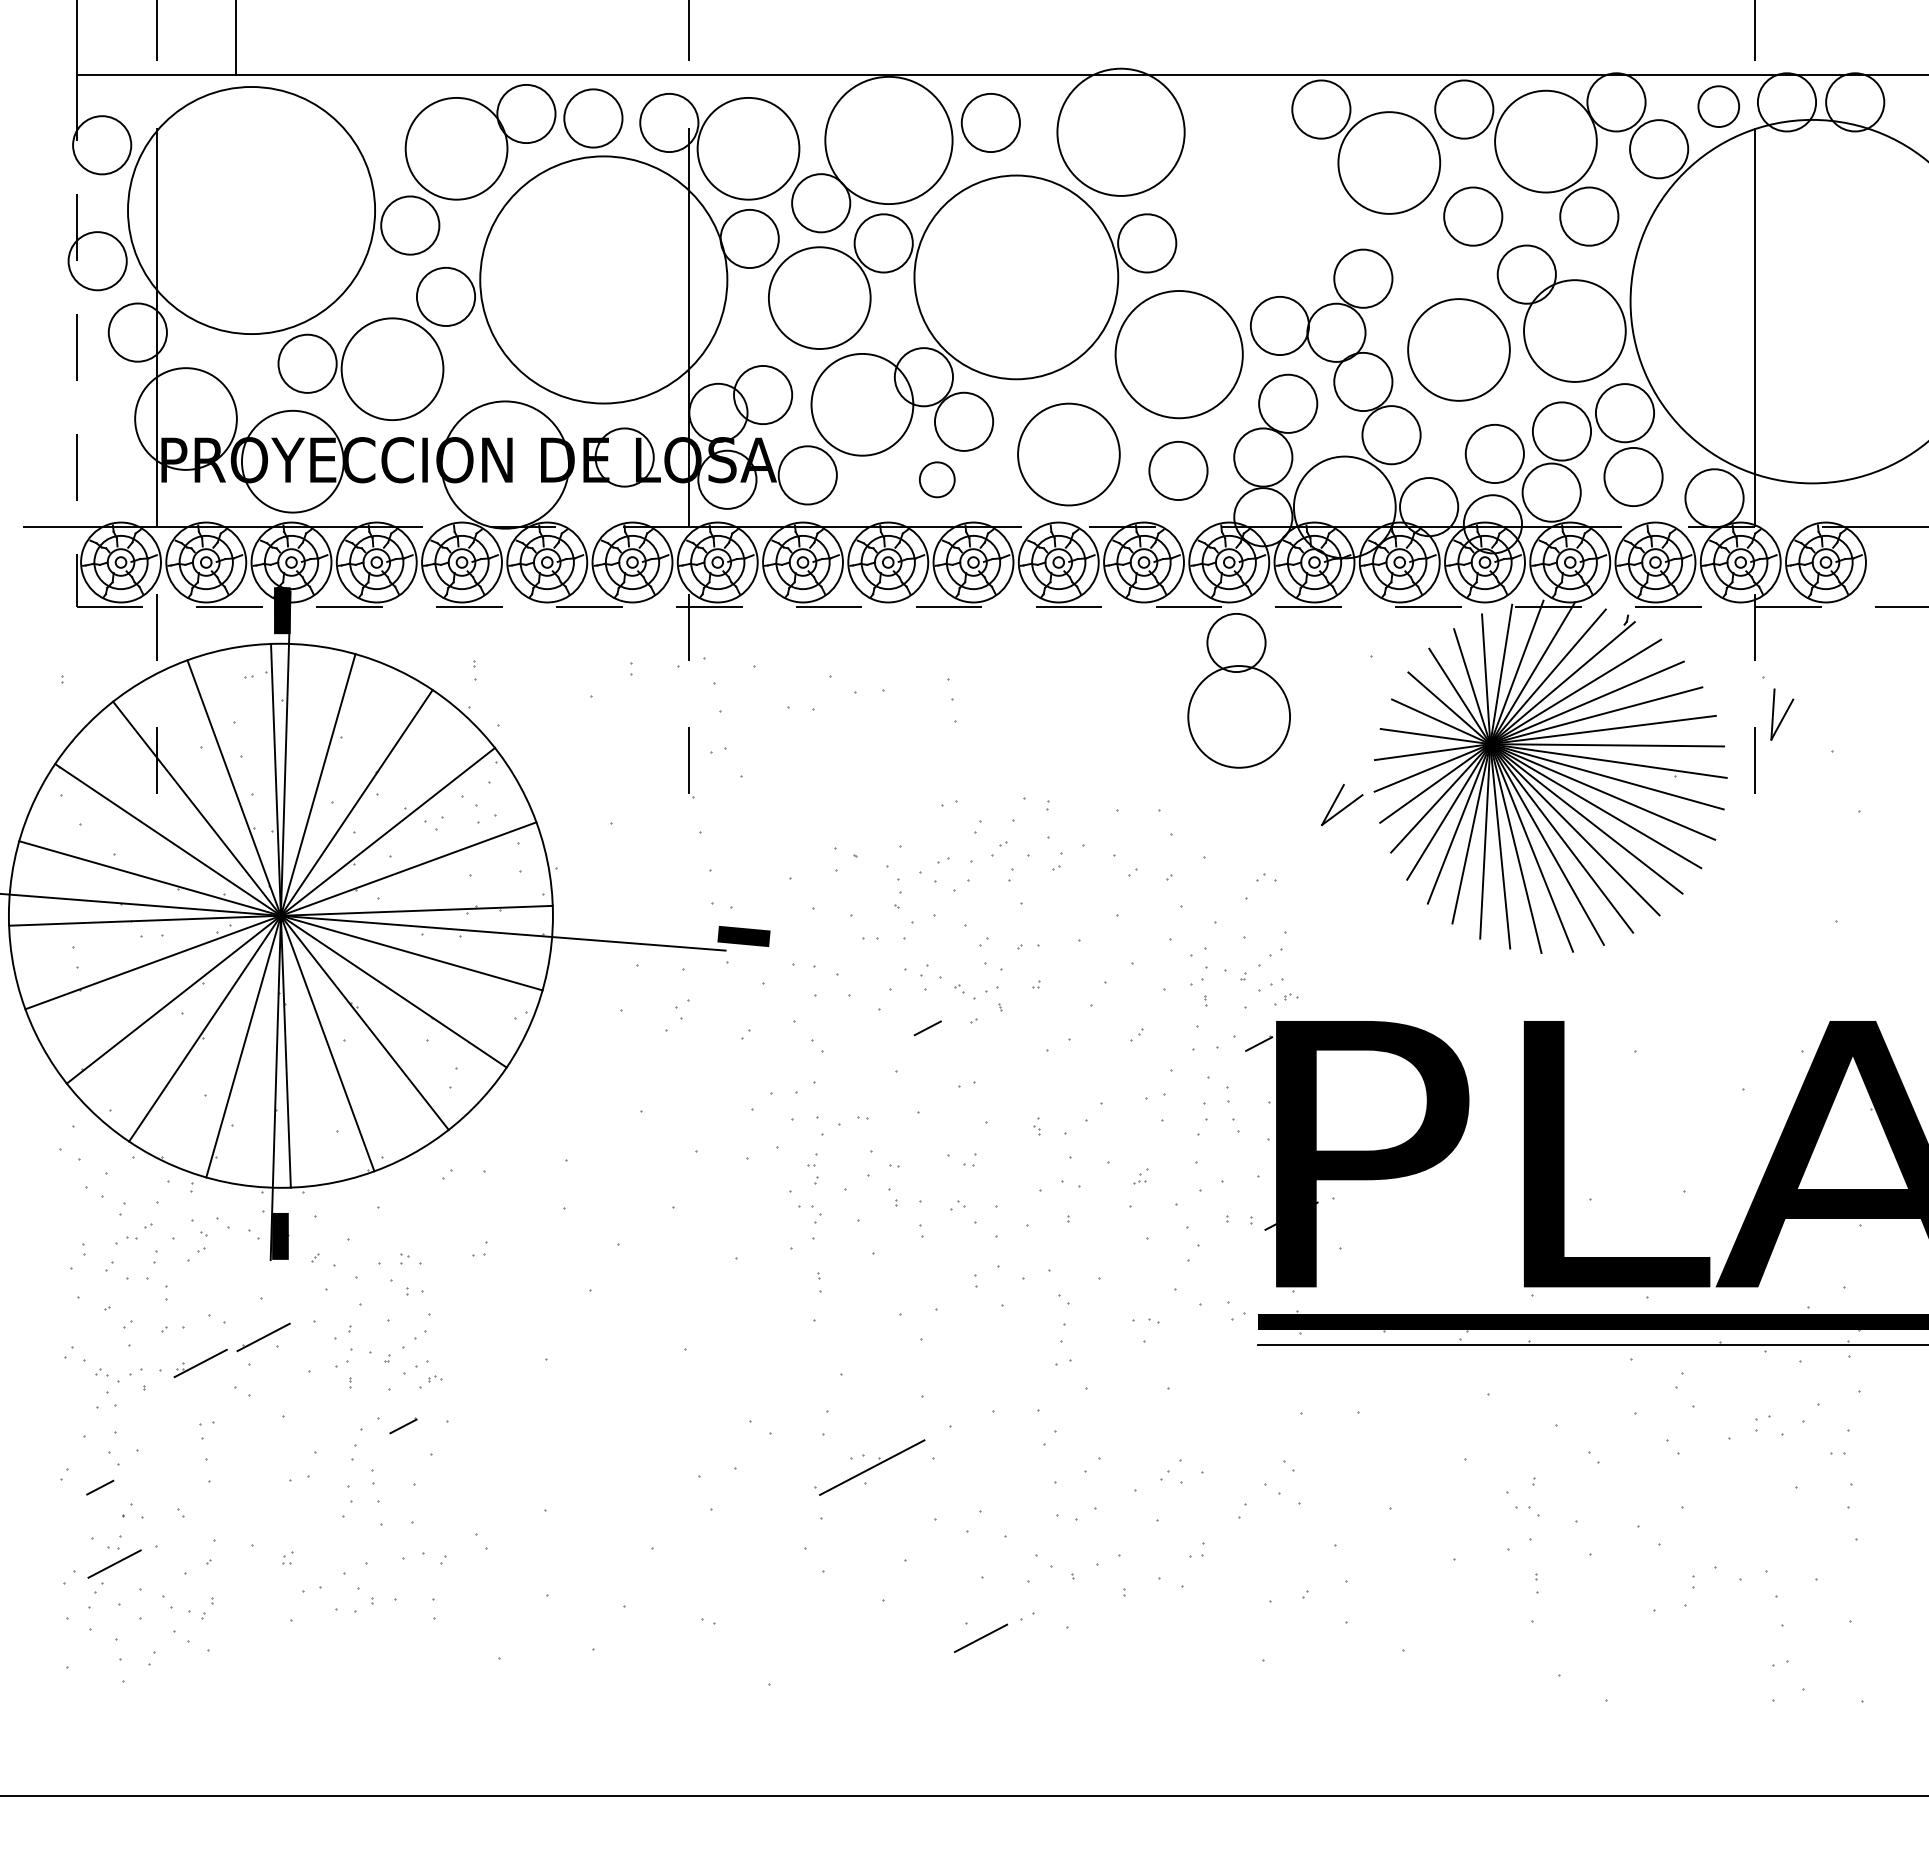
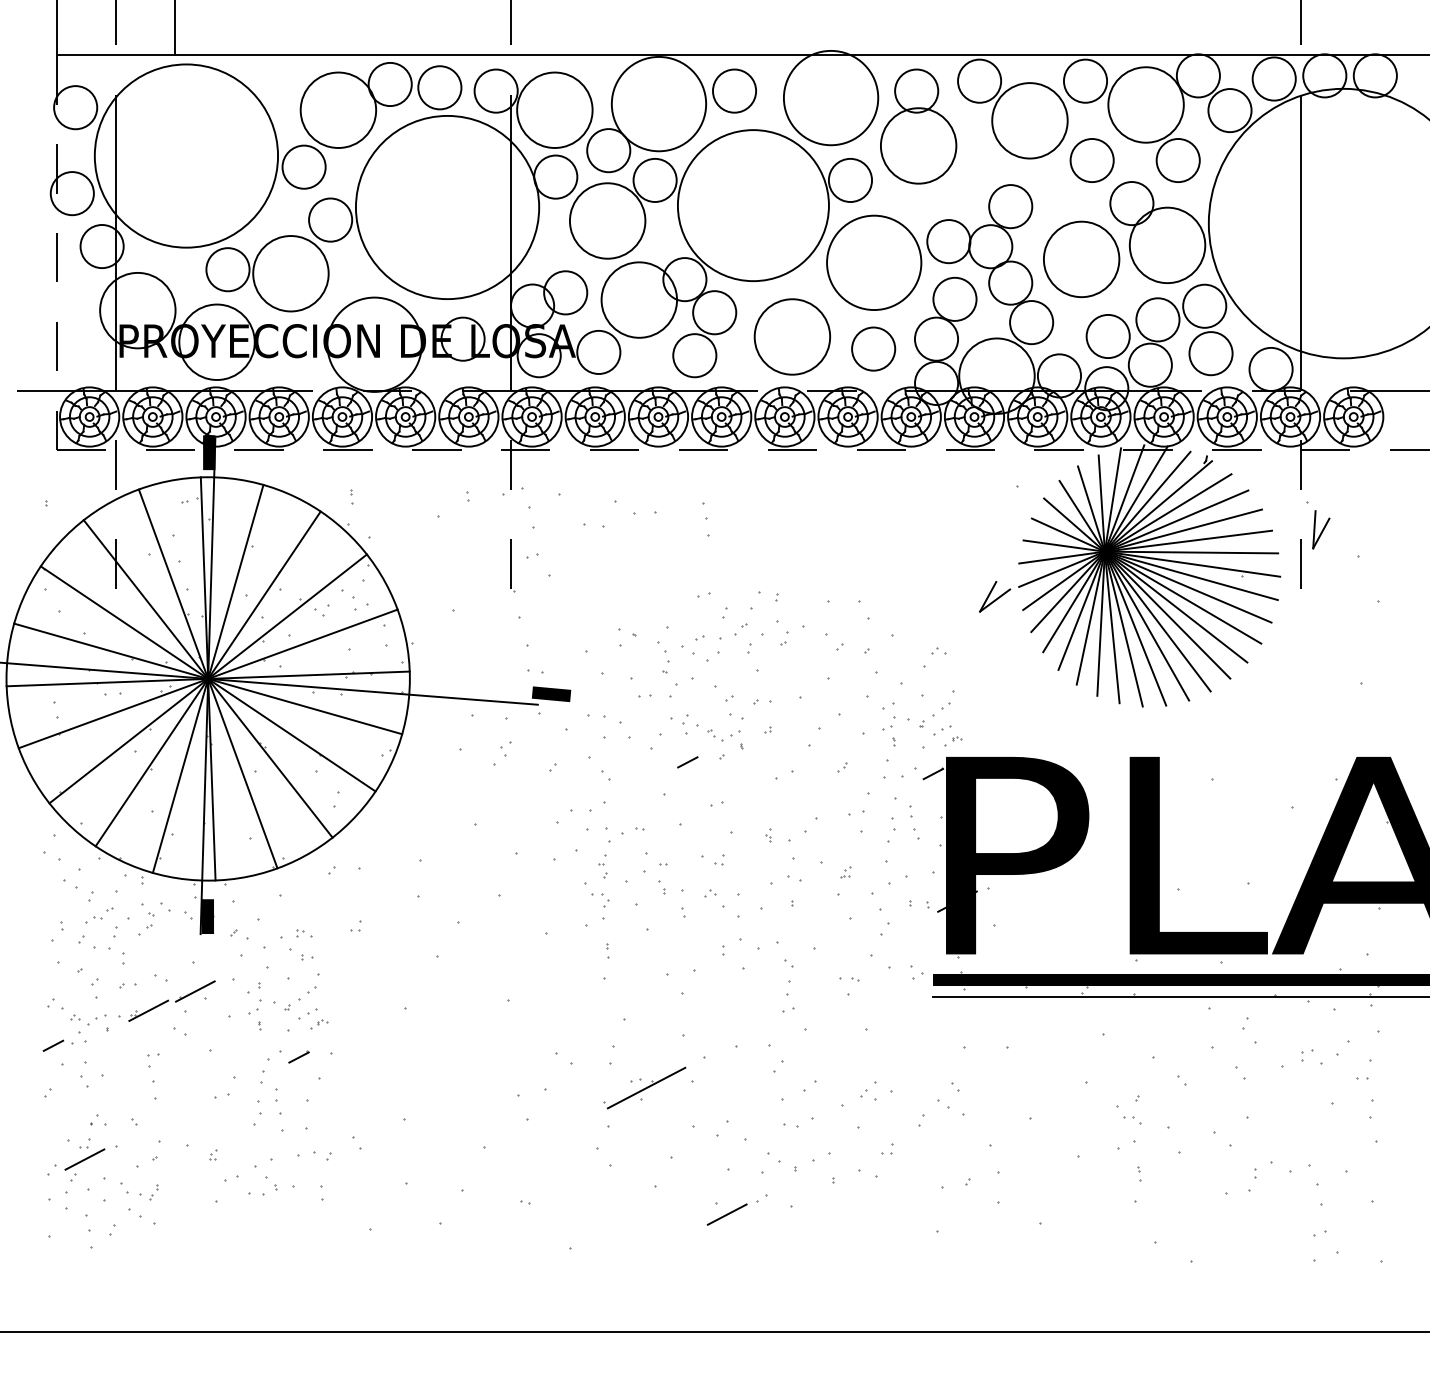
circle: (1718, 106) -> (1274, 78), size x1.43
circle: (937, 479) -> (694, 355), size x1.67
part: (1238, 690) -> (918, 126), moved
line: (100, 1487) -> (53, 1045), moved

